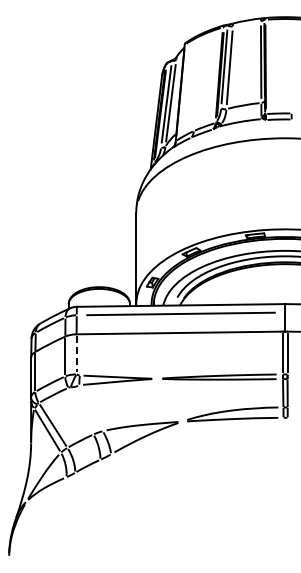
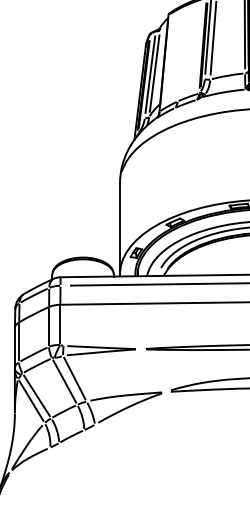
line: (76, 354) -> (60, 324), dashed -> solid
line: (90, 407) -> (74, 377), added
line: (80, 411) -> (64, 381), added

